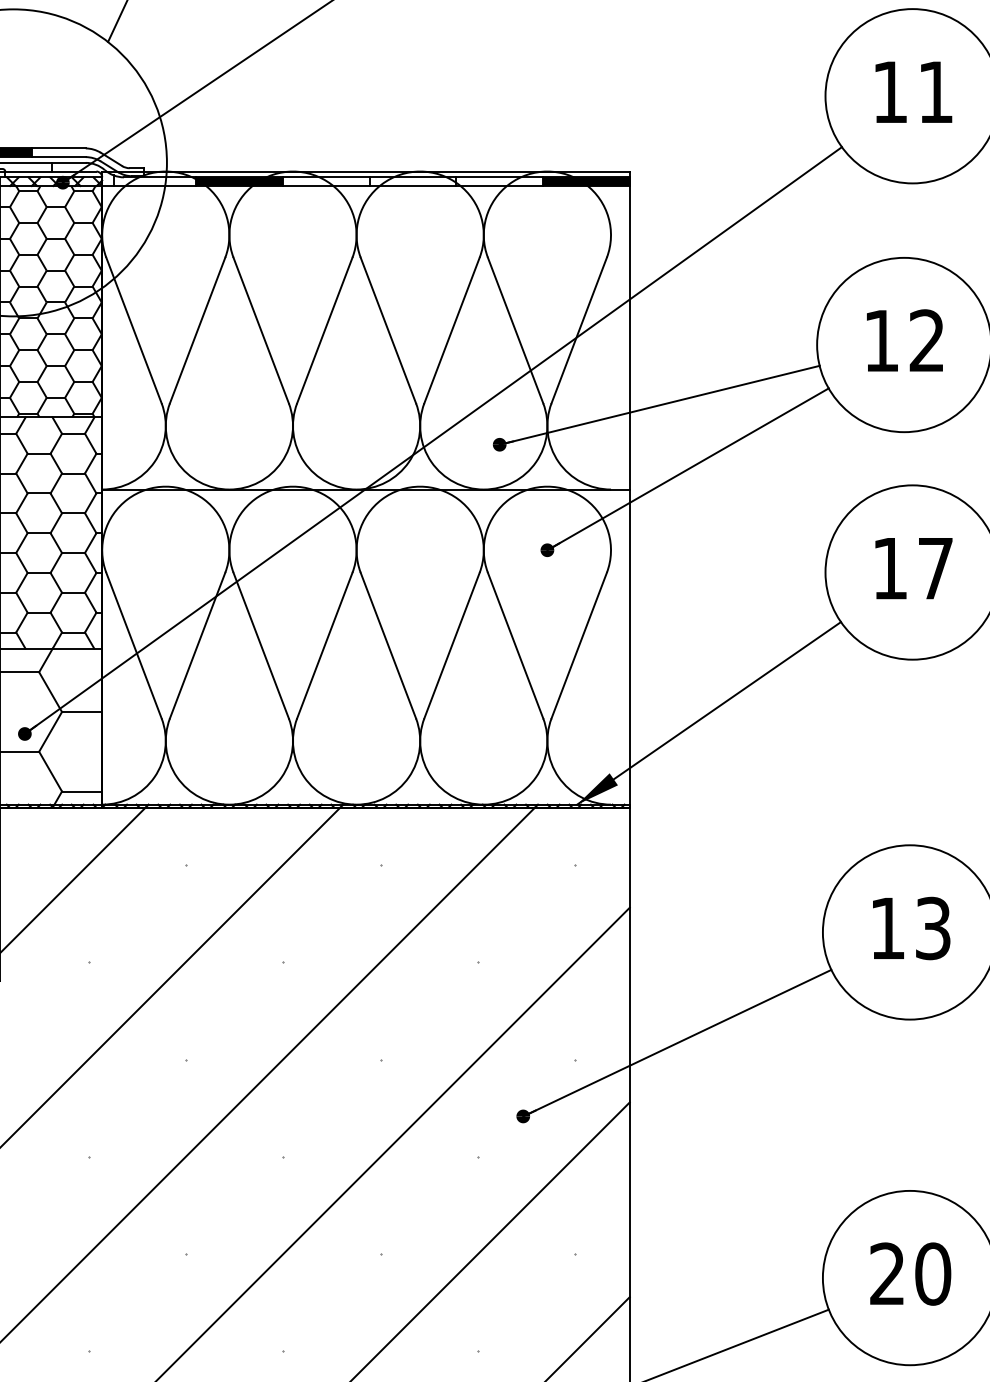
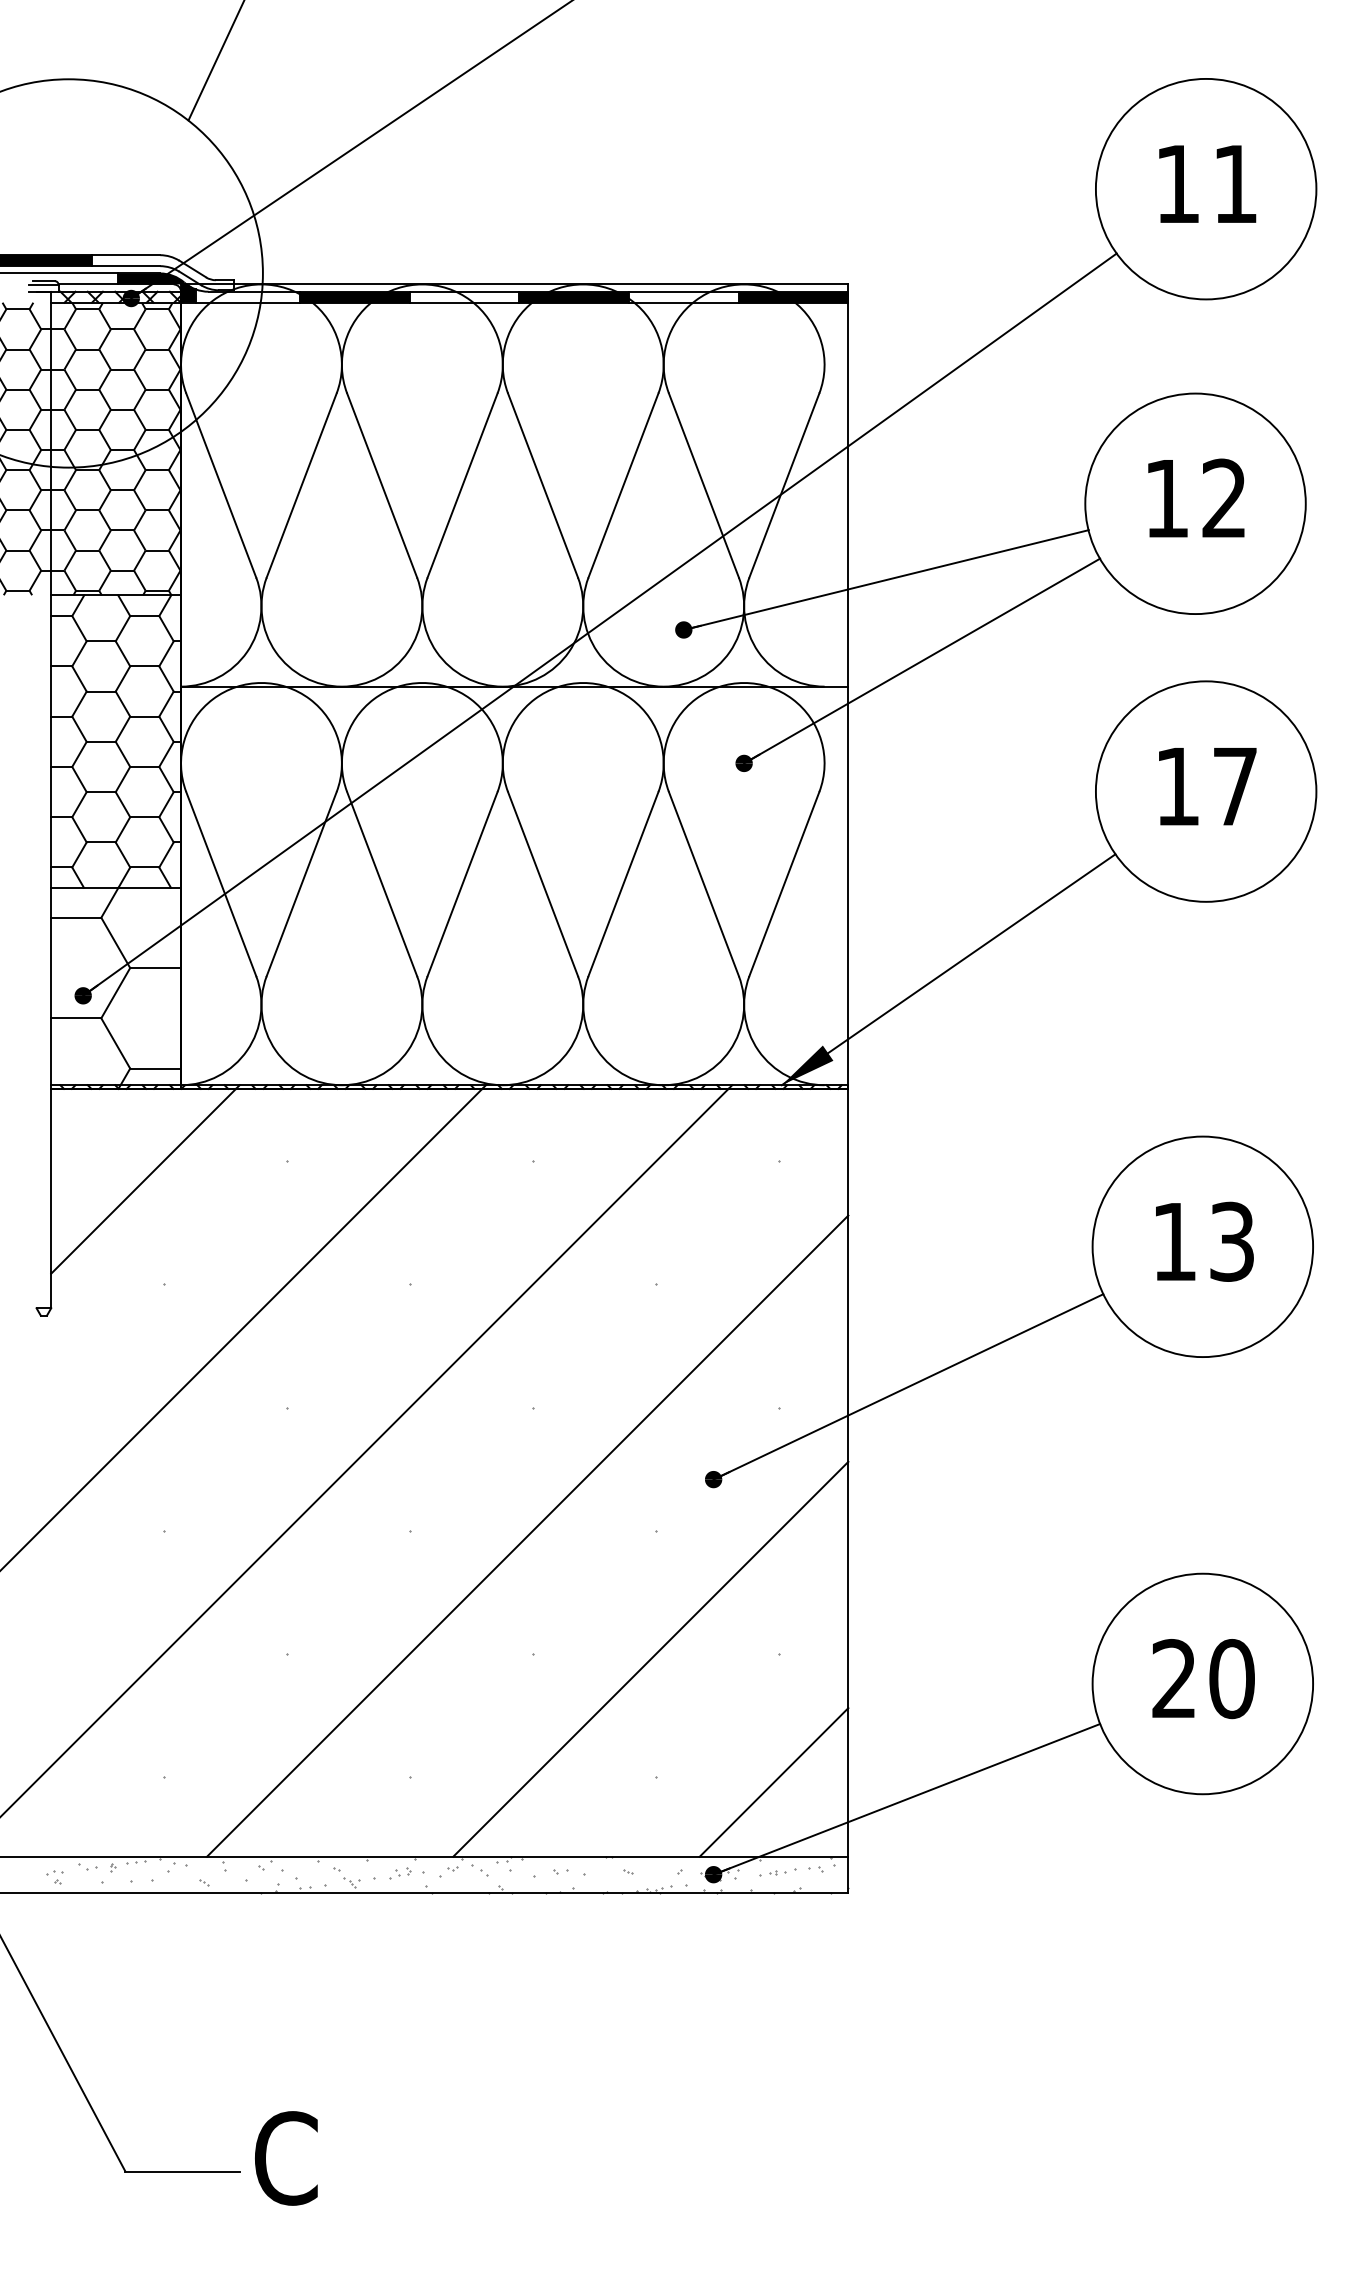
fill: (82, 173) -> (156, 287), added
fill: (412, 181) -> (573, 296), added

